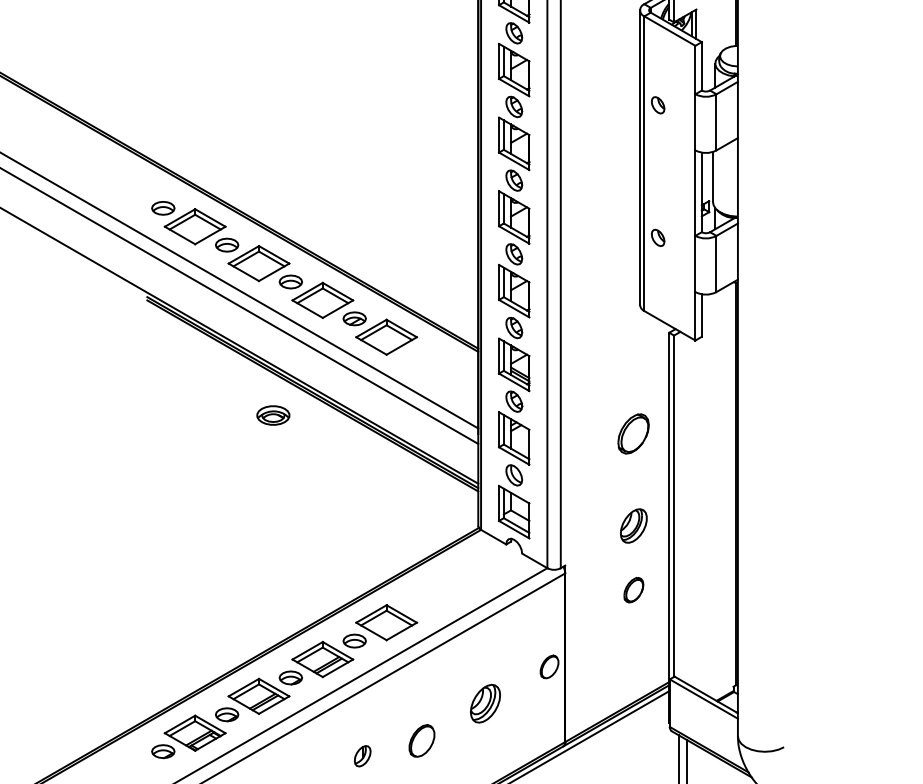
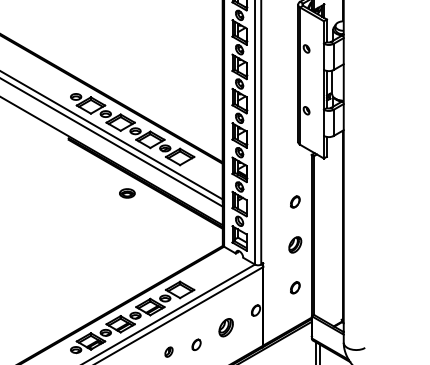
part: (634, 432) -> (295, 201), size x0.62
part: (634, 589) -> (295, 287), moved
part: (421, 739) -> (196, 344), size x0.71

